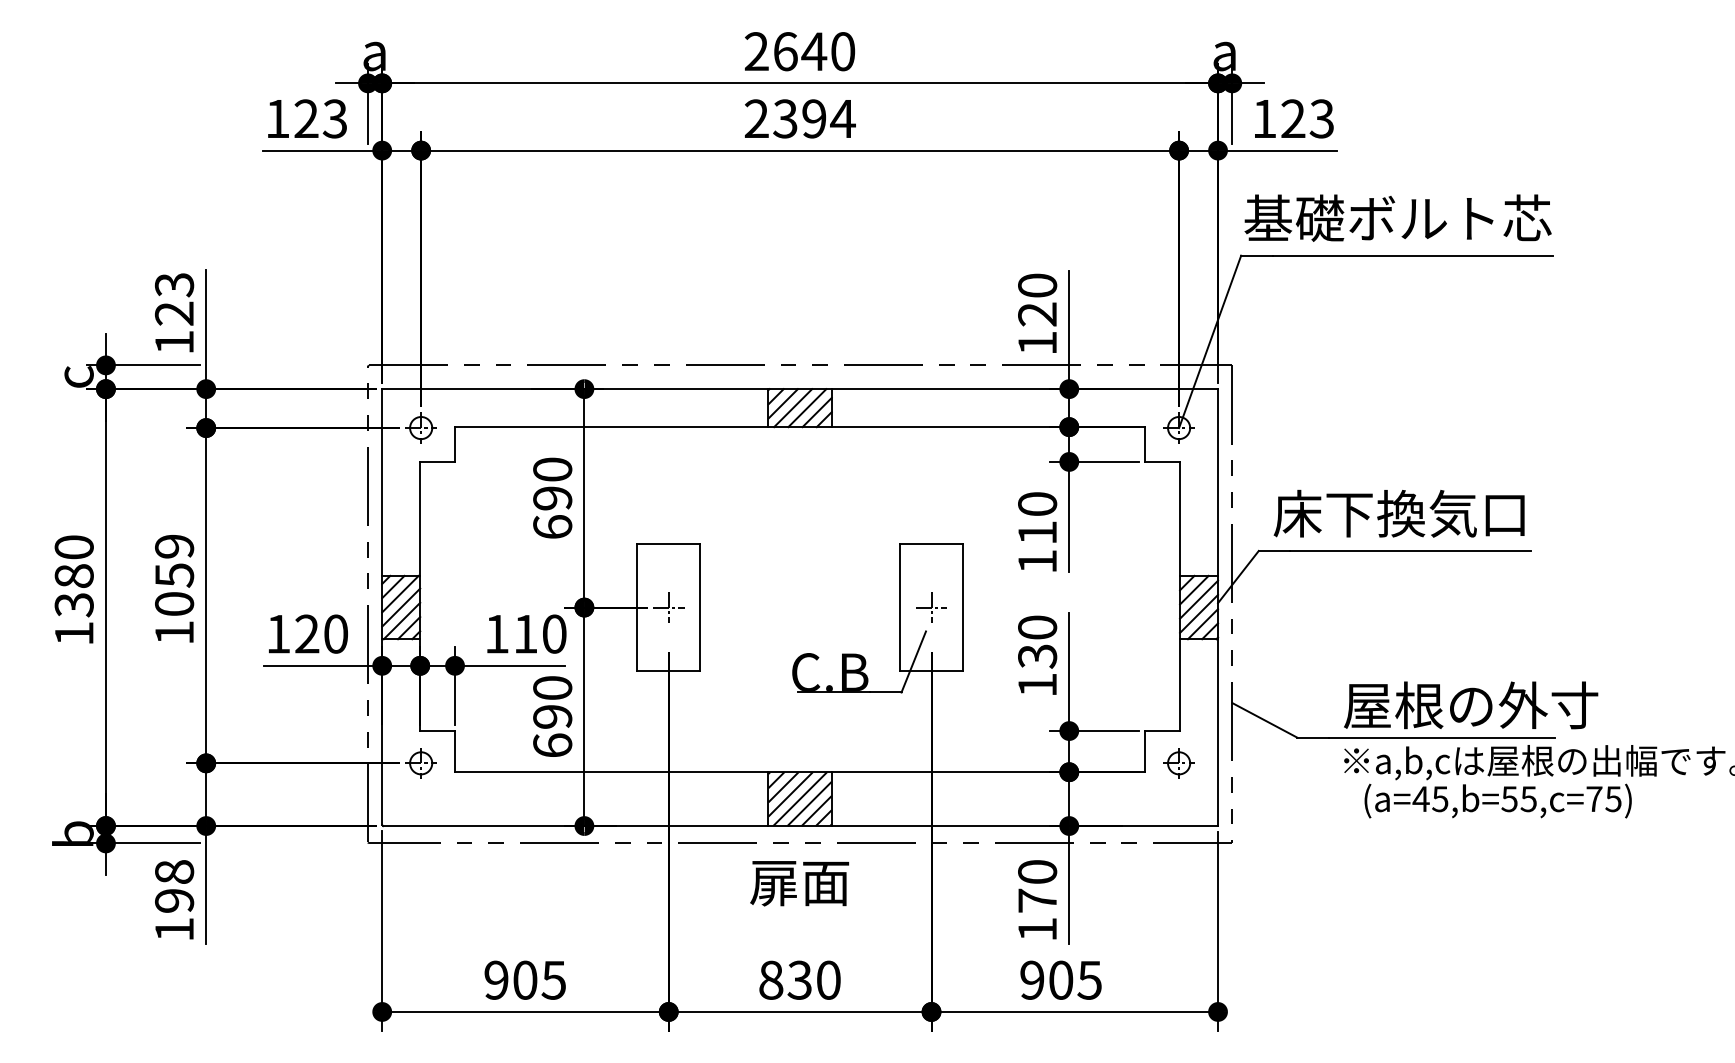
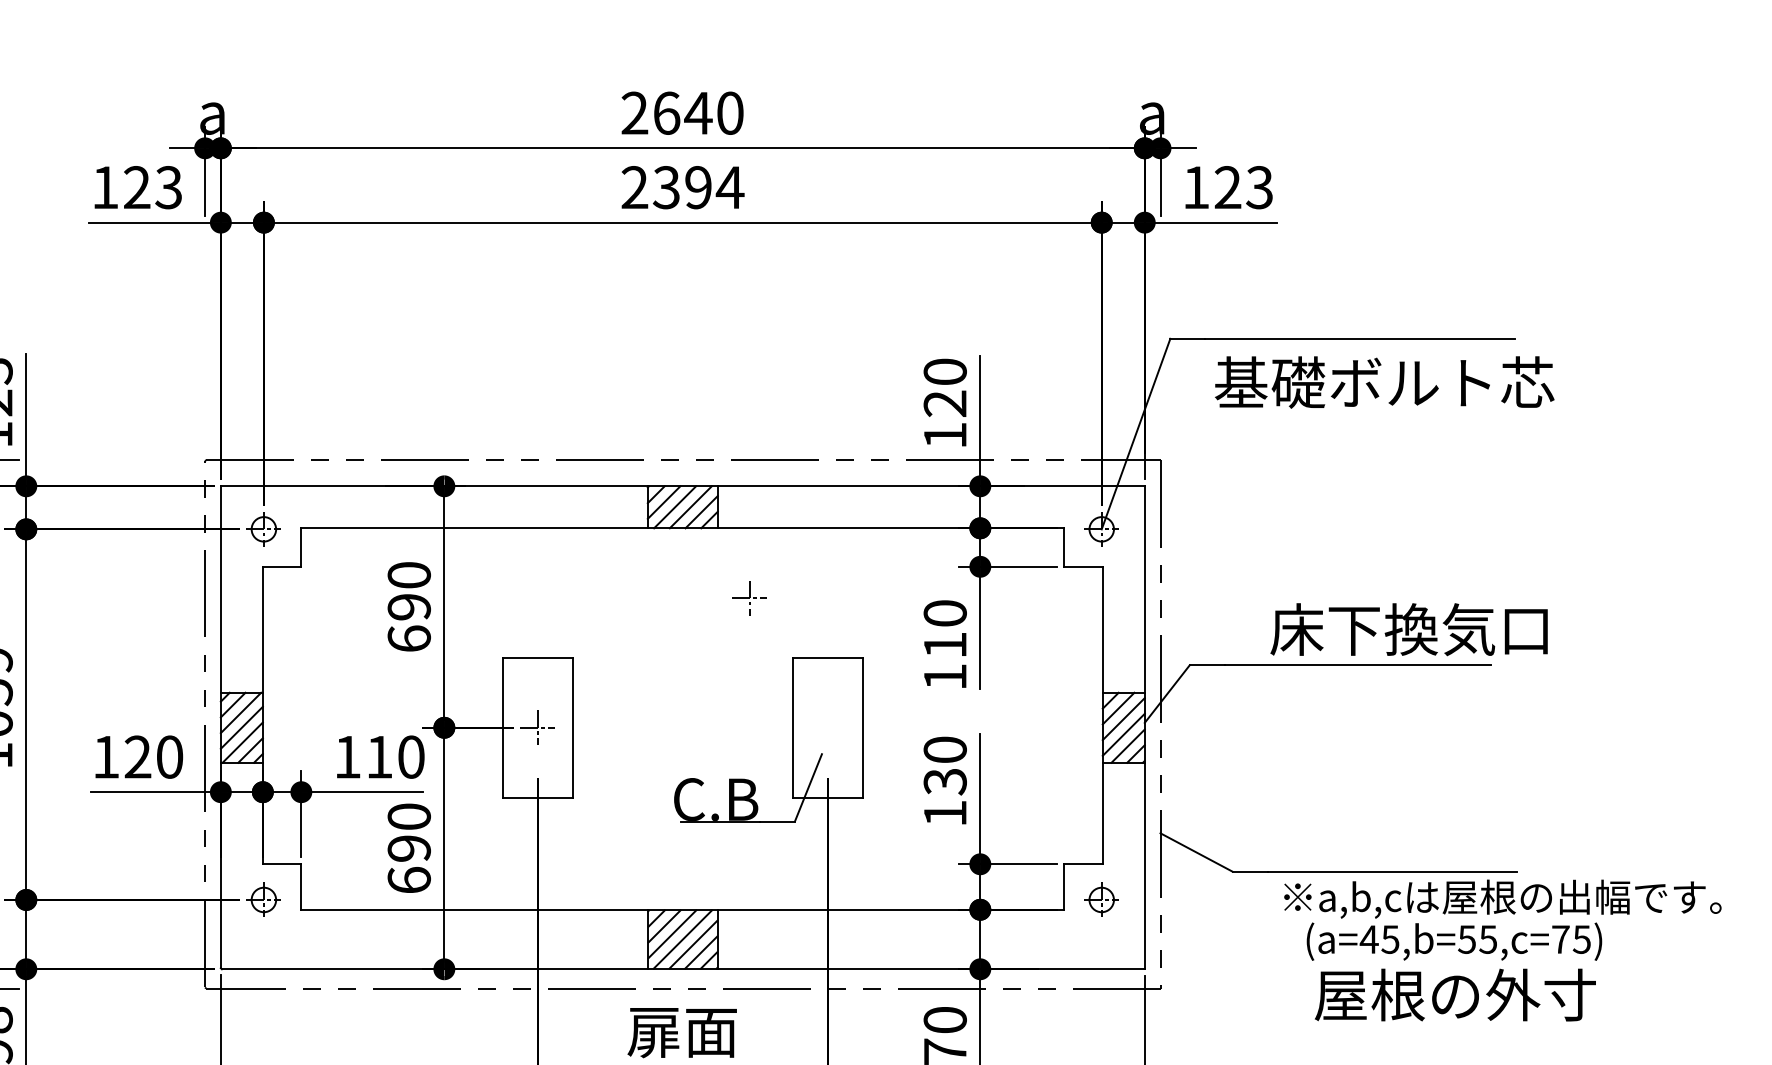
text: (1397, 217) -> (1384, 381), moved
text: (1398, 513) -> (1408, 629), moved
part: (931, 607) -> (749, 598), moved
text: (1471, 705) -> (1455, 995), moved

